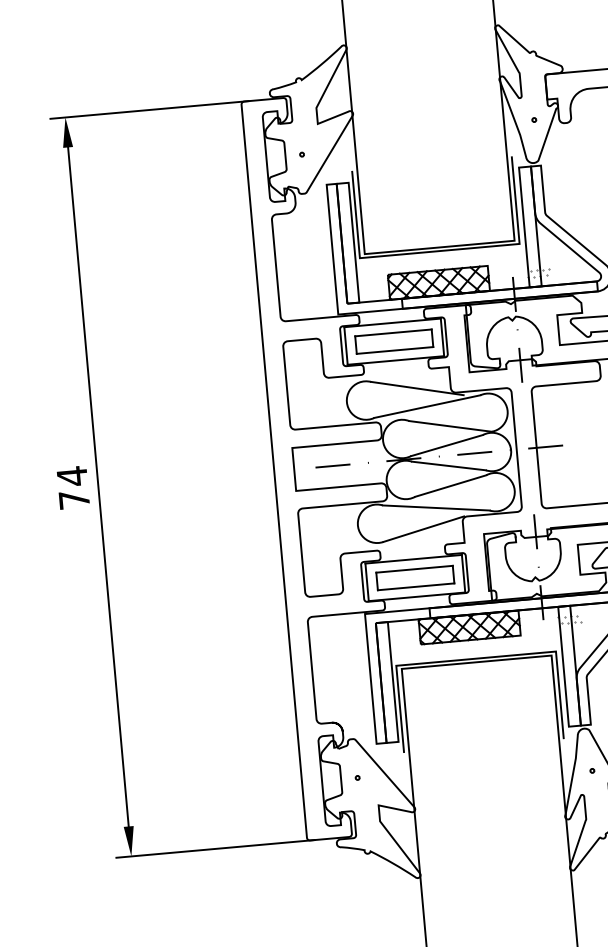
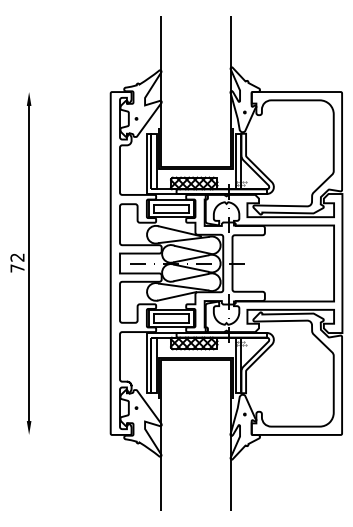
line: (150, 110) -> (68, 92), removed
text: (72, 476) -> (17, 257), 74 -> 72
line: (216, 847) -> (68, 434), removed

